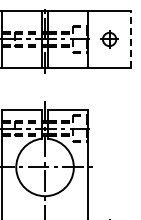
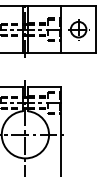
part: (108, 39) -> (77, 29), size x1.43
line: (131, 39) -> (96, 29), dashed -> solid

